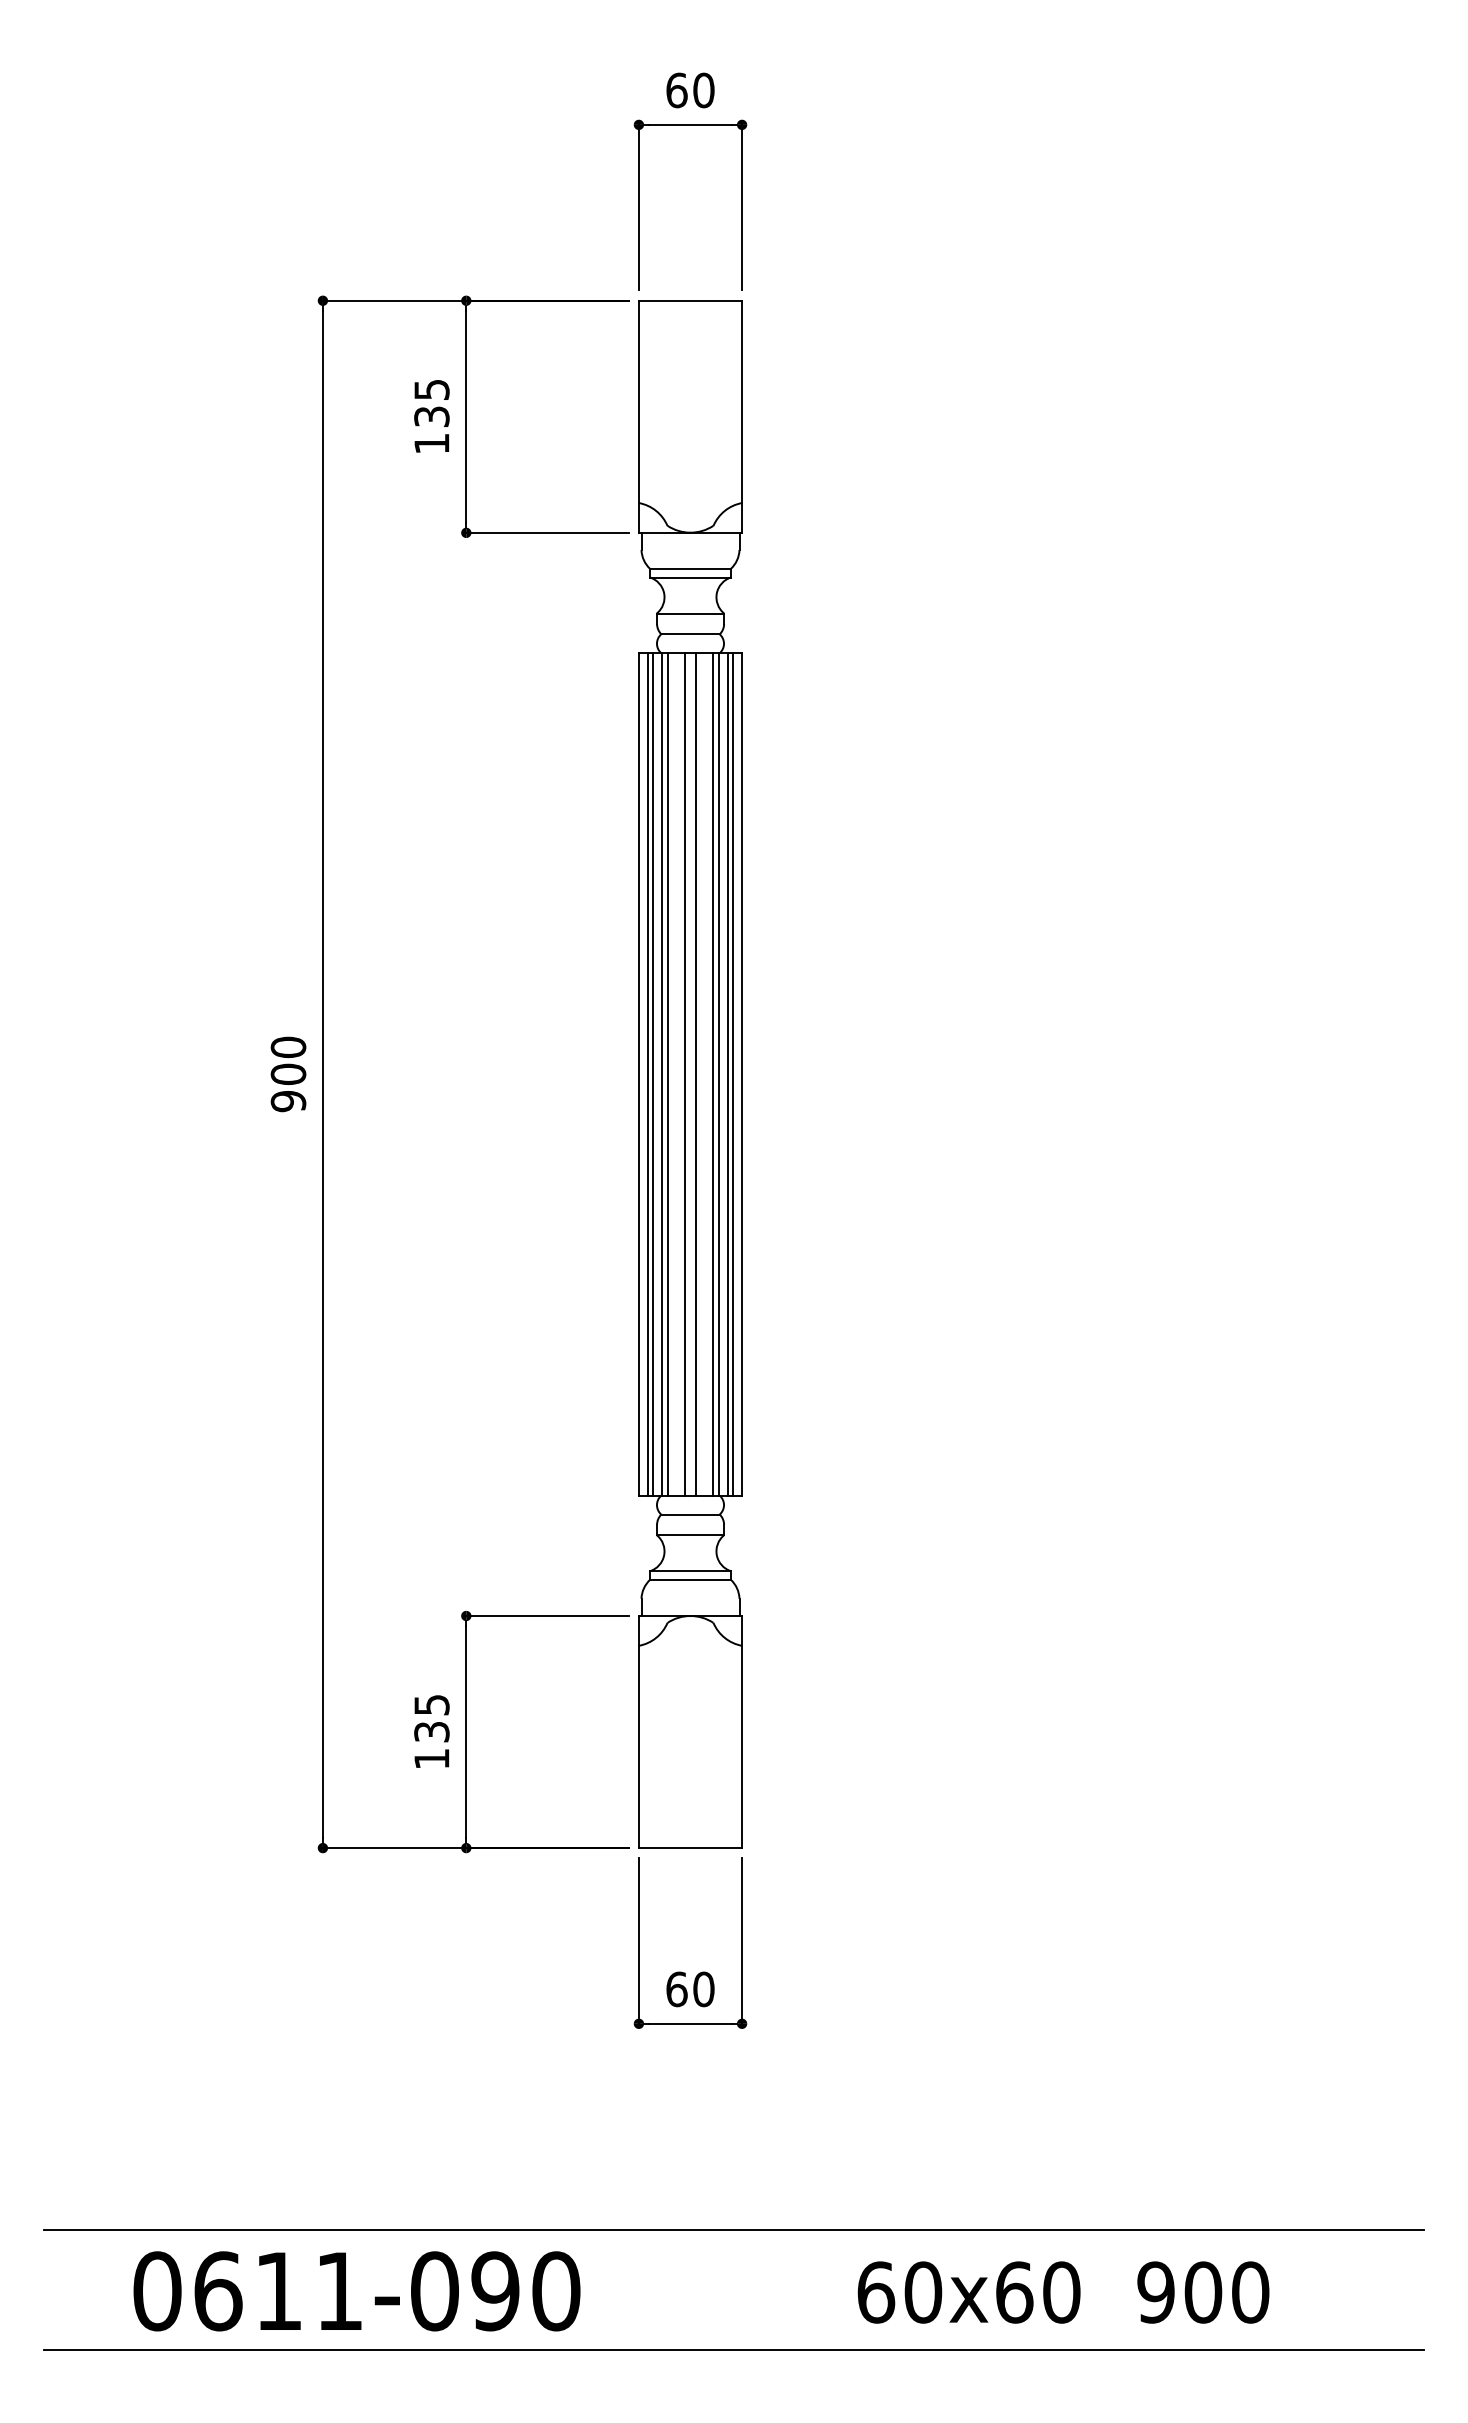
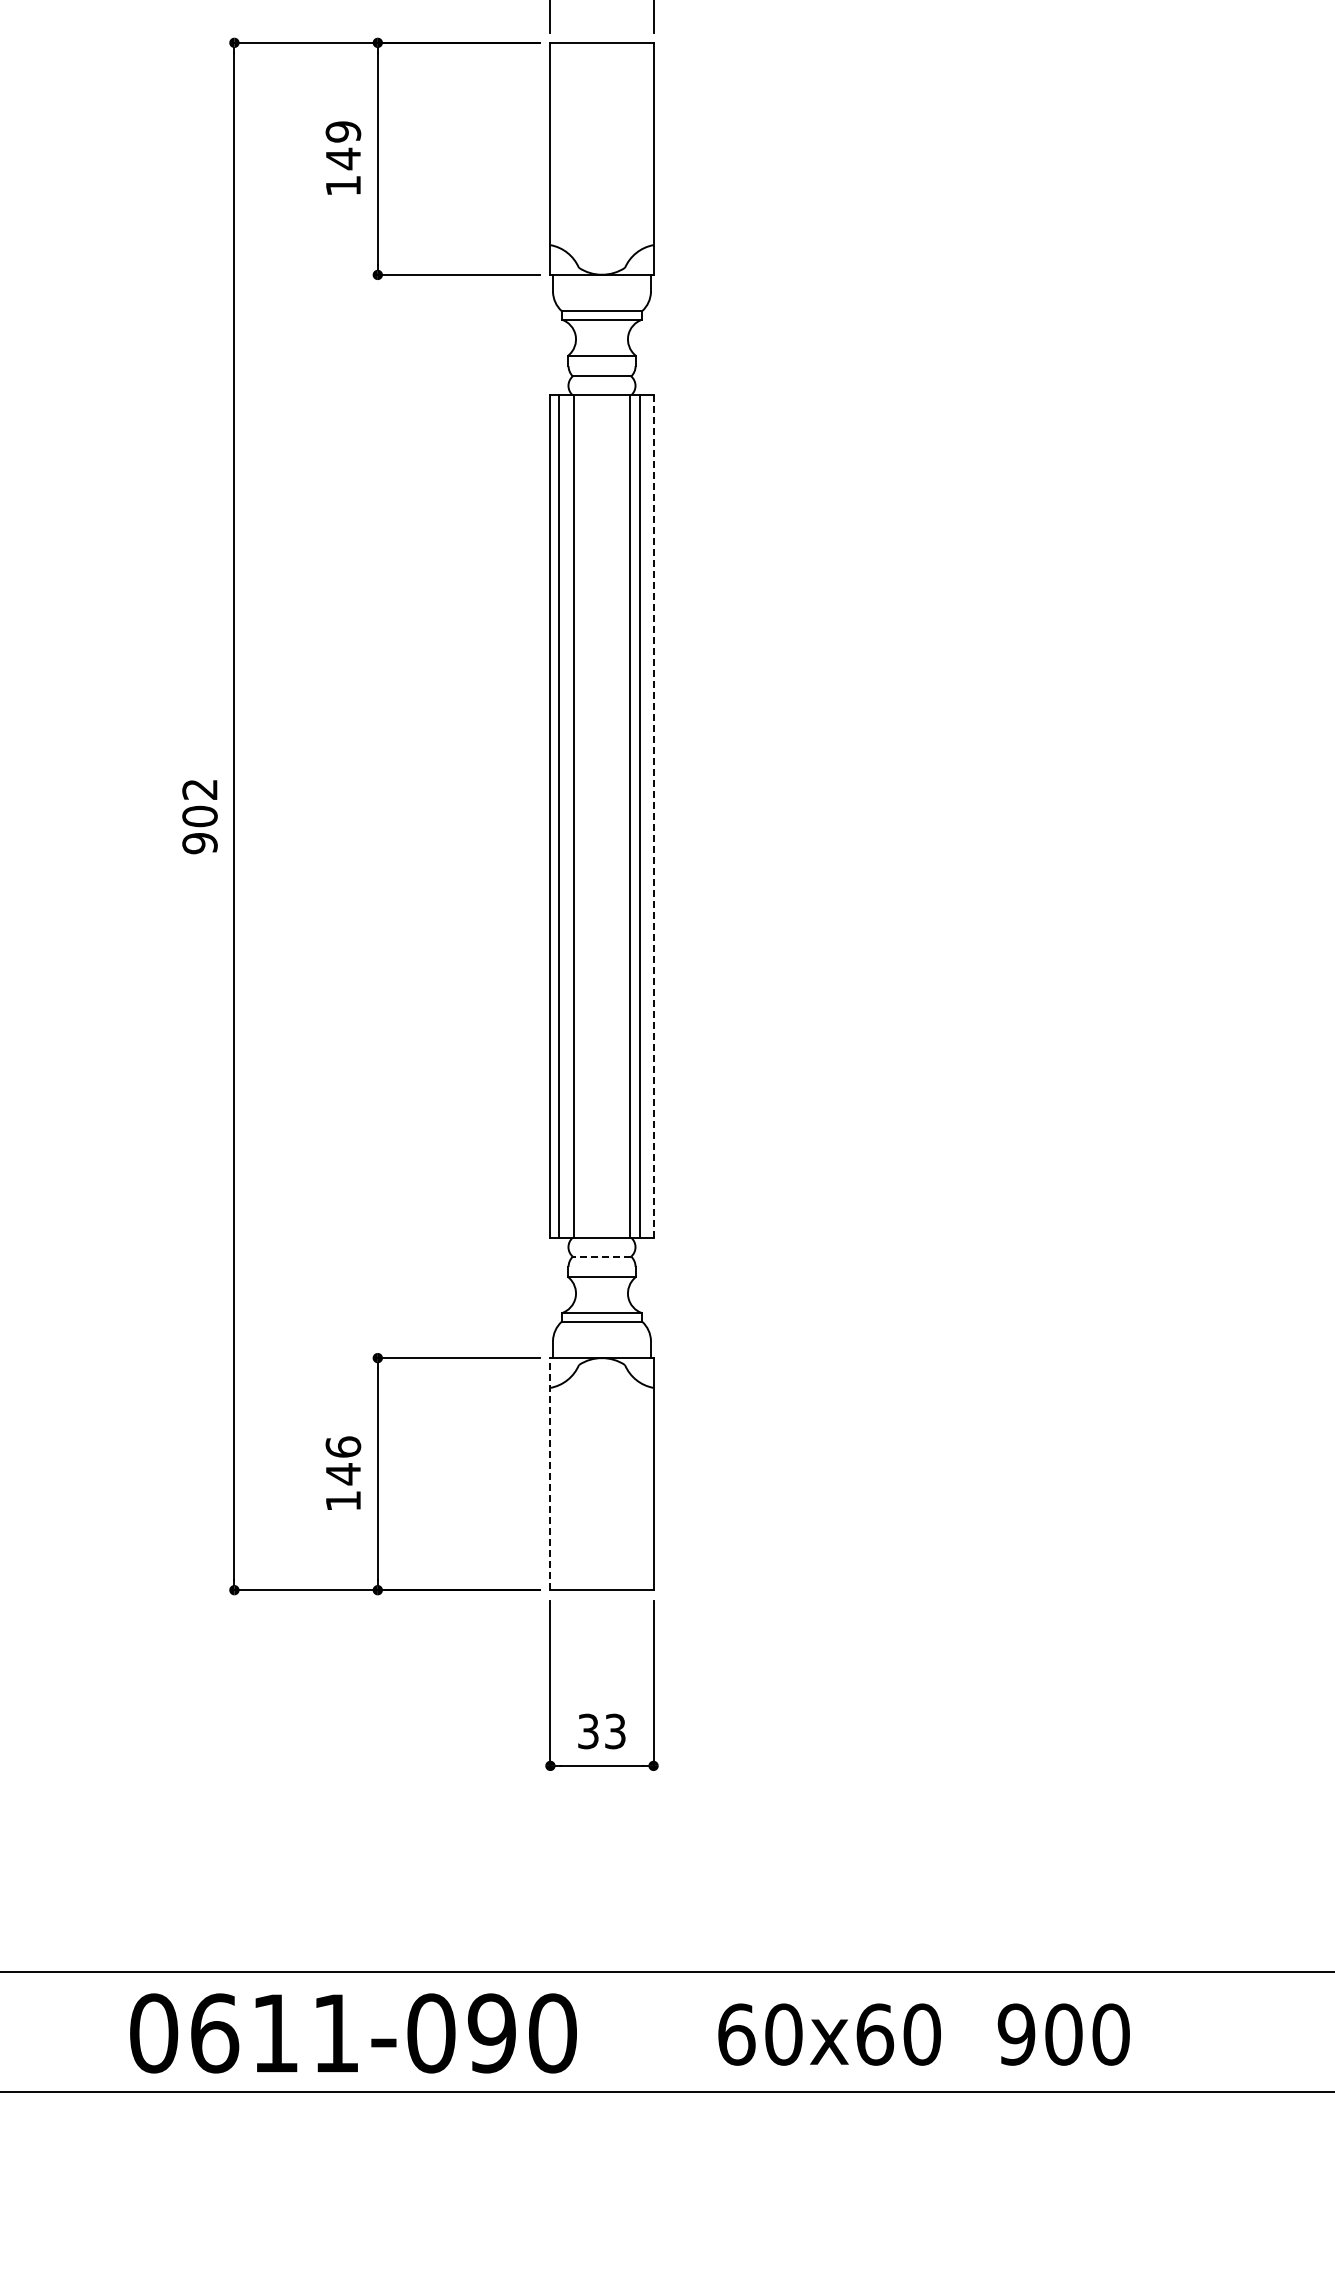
text: (431, 403) -> (343, 145), 135 -> 149
text: (288, 1047) -> (200, 789), 900 -> 902
line: (742, 1073) -> (654, 815), solid -> dashed
line: (652, 1074) -> (564, 816), removed
line: (668, 1074) -> (580, 816), removed
line: (685, 1074) -> (597, 816), removed
line: (695, 1074) -> (607, 816), removed
line: (712, 1074) -> (624, 816), removed
line: (733, 1074) -> (645, 816), removed
line: (690, 1514) -> (602, 1256), solid -> dashed
text: (431, 1718) -> (343, 1460), 135 -> 146
line: (638, 1731) -> (550, 1473), solid -> dashed
text: (690, 1989) -> (602, 1731), 60 -> 33
text: (356, 2291) -> (353, 2033), moved
text: (1063, 2292) -> (924, 2034), moved

